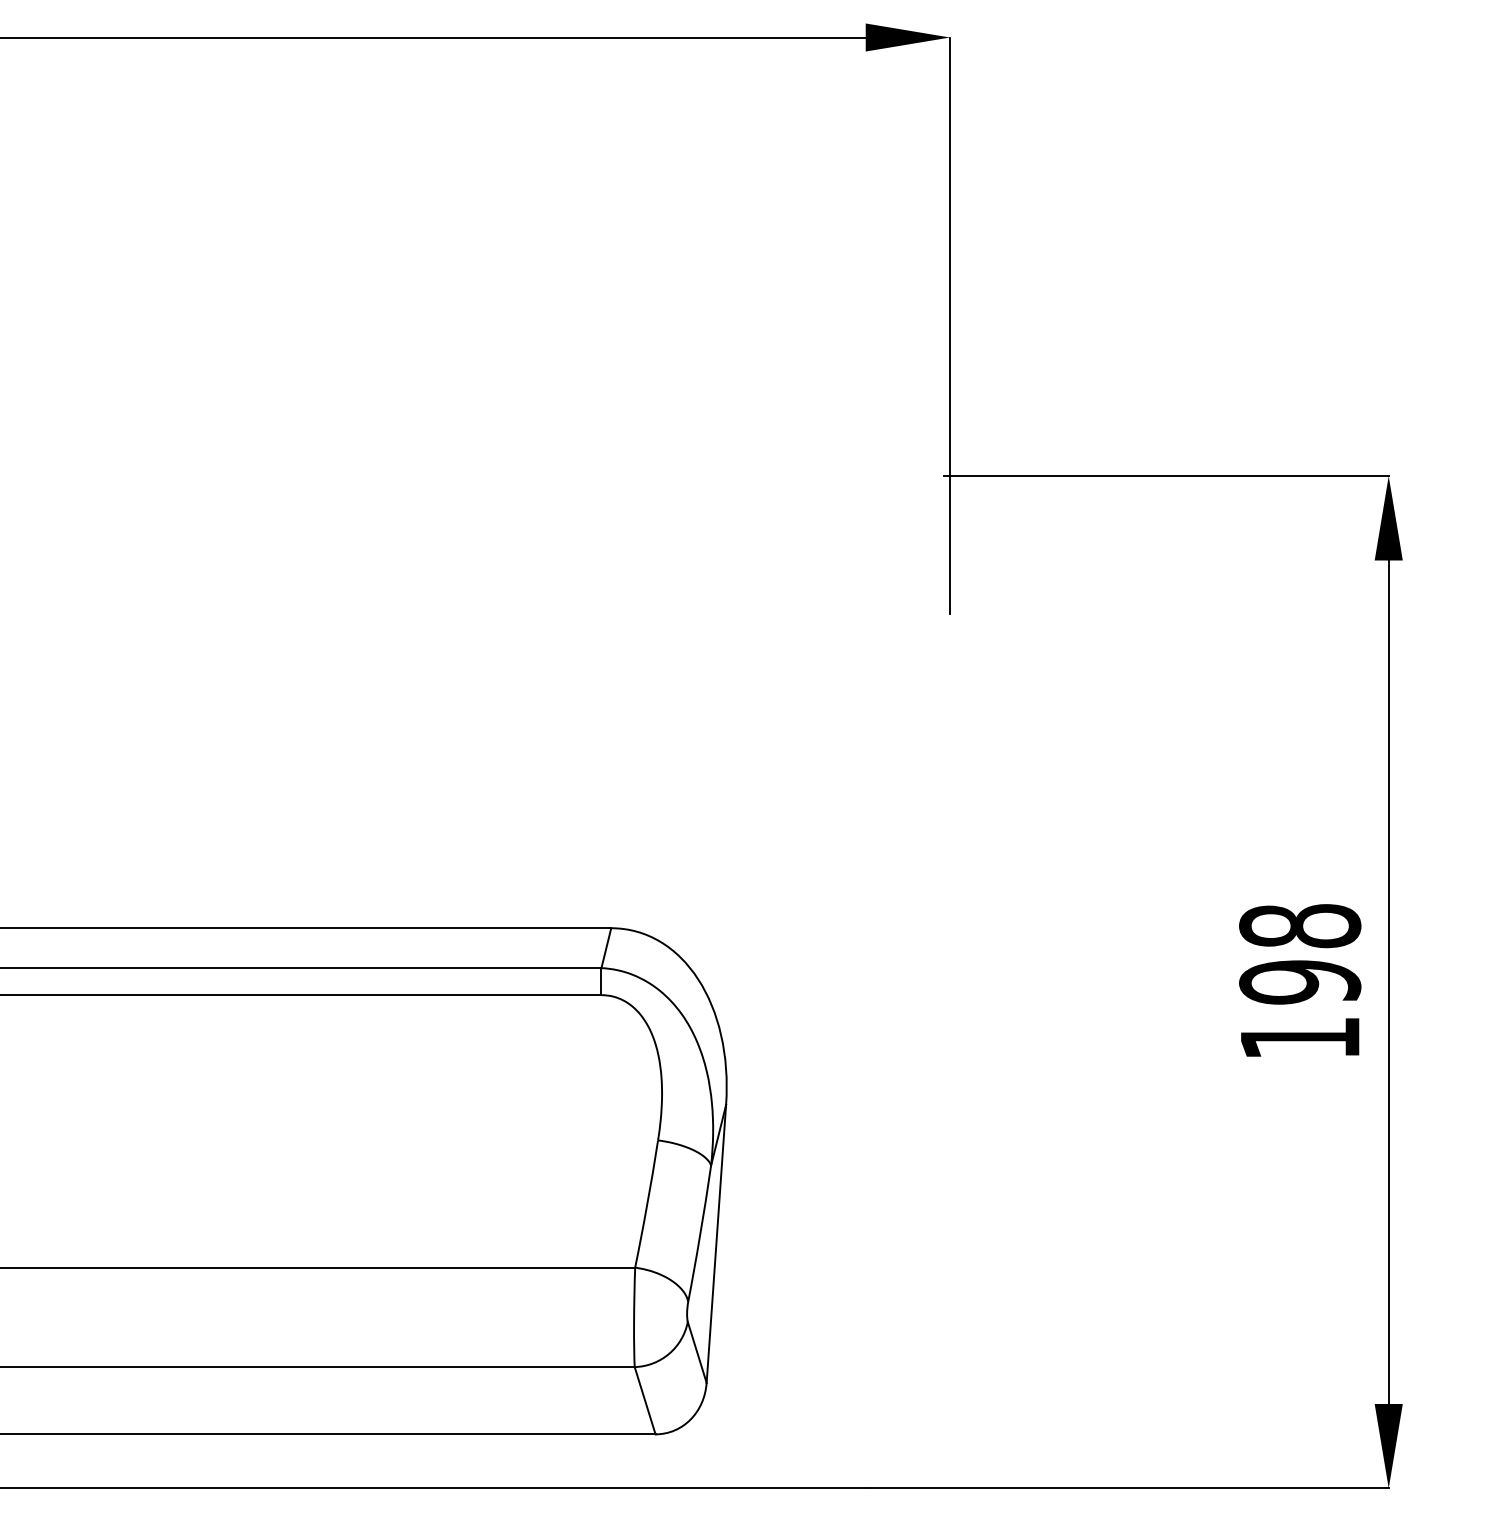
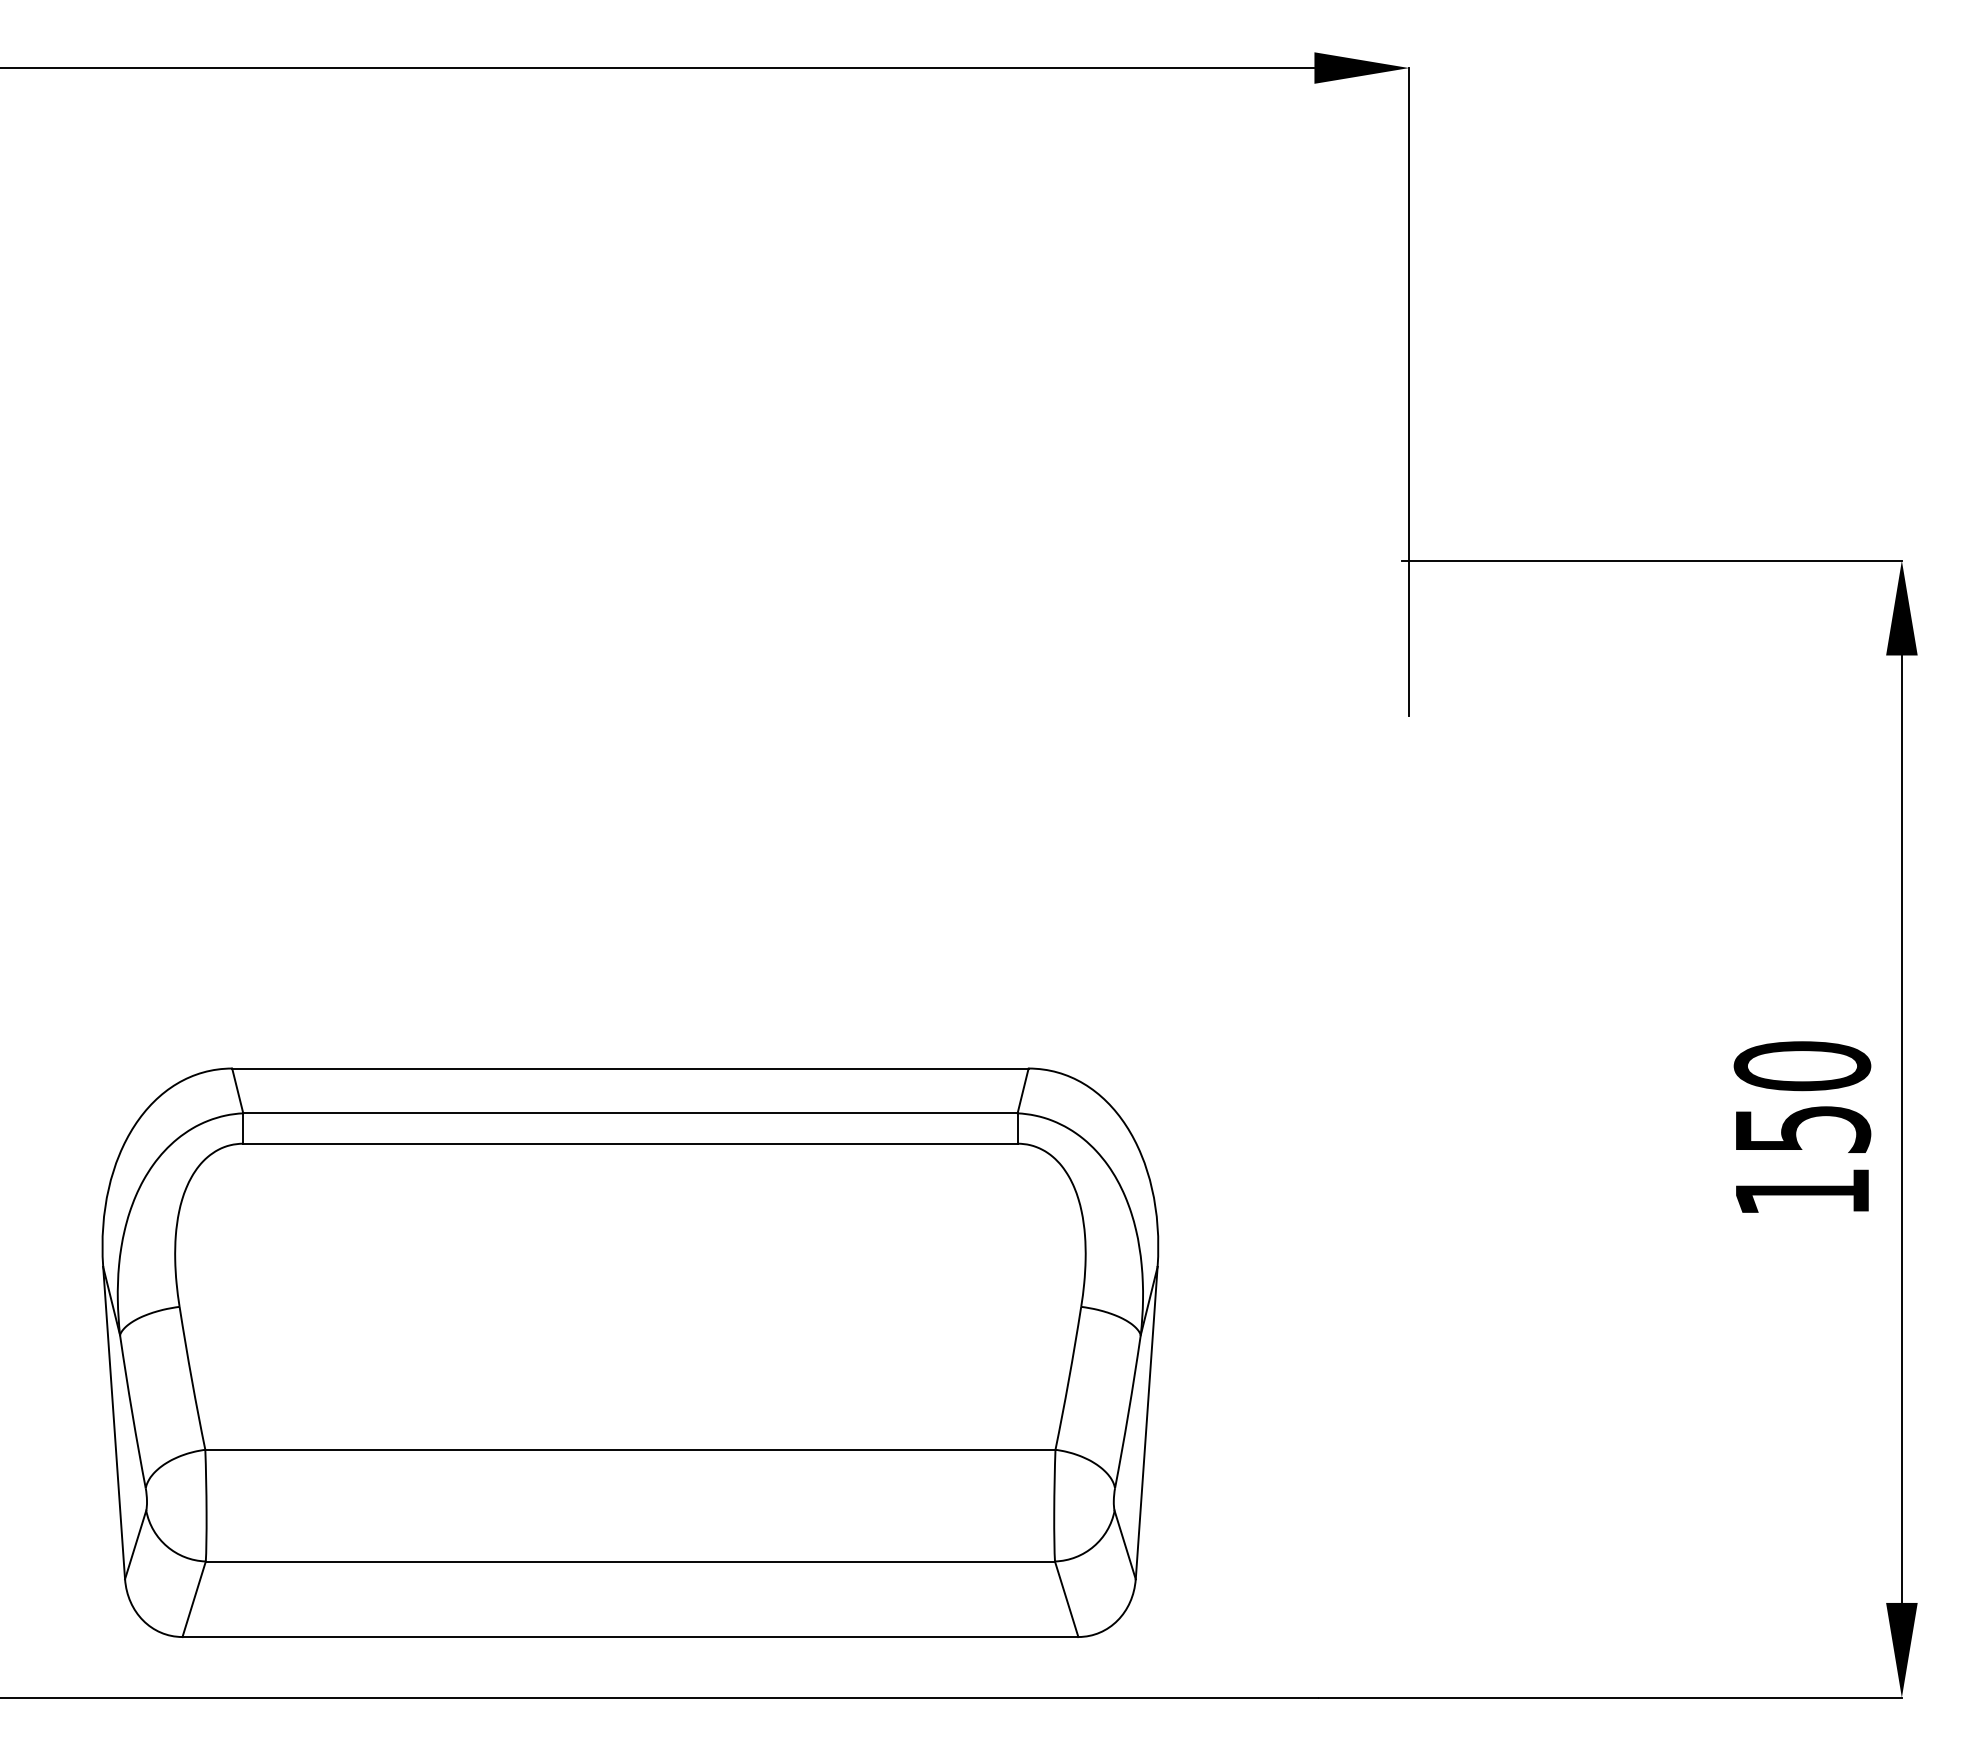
text: (1300, 954) -> (1802, 1097), 198 -> 150

